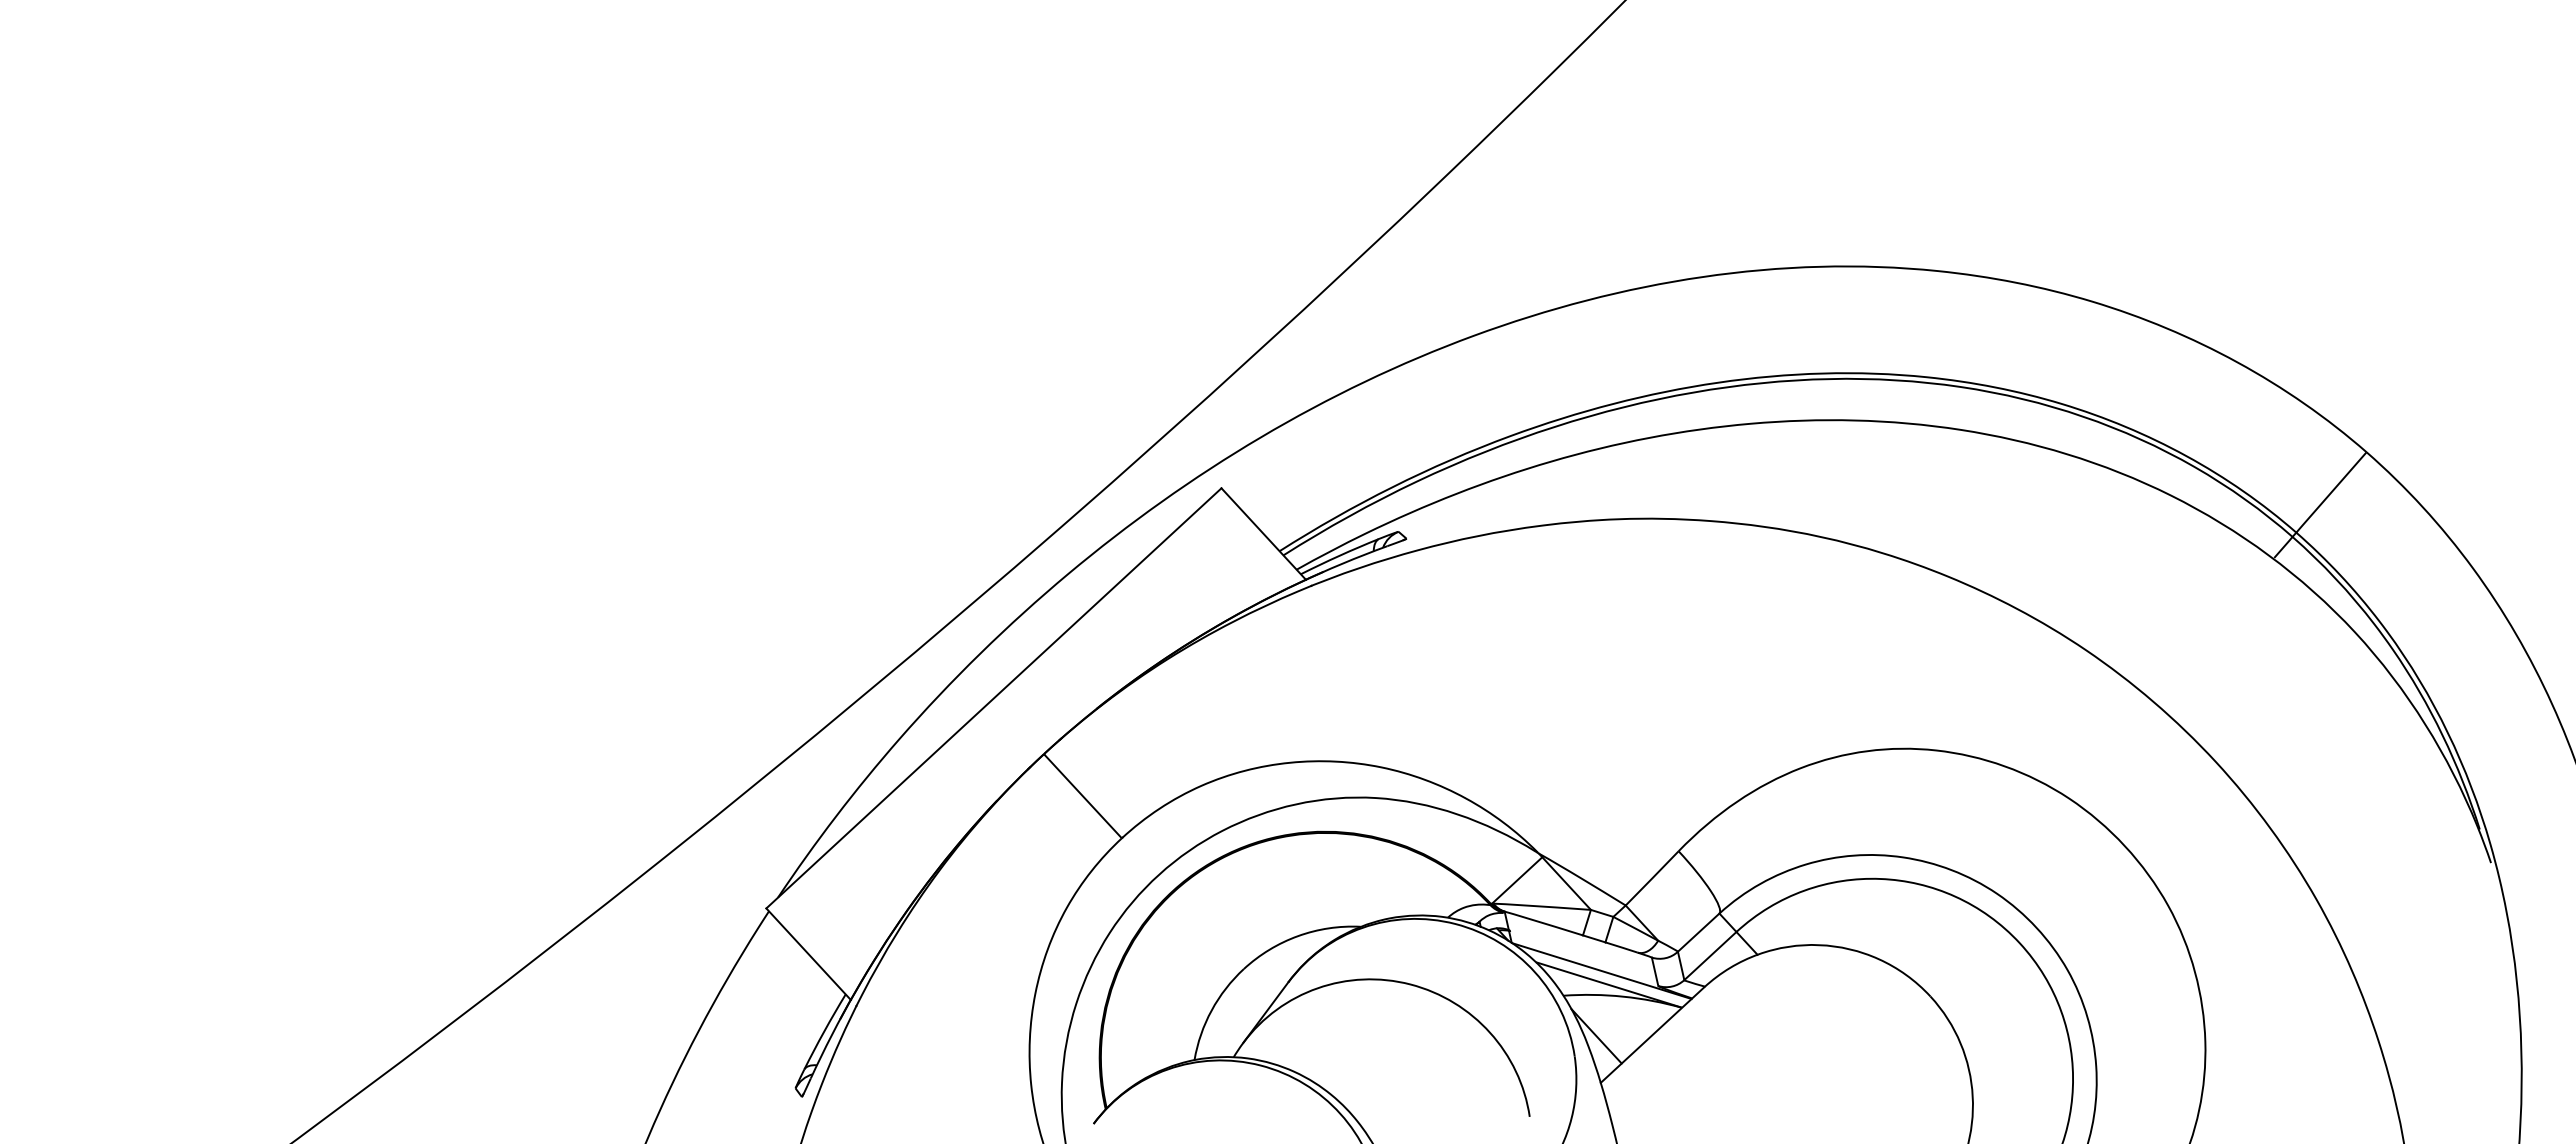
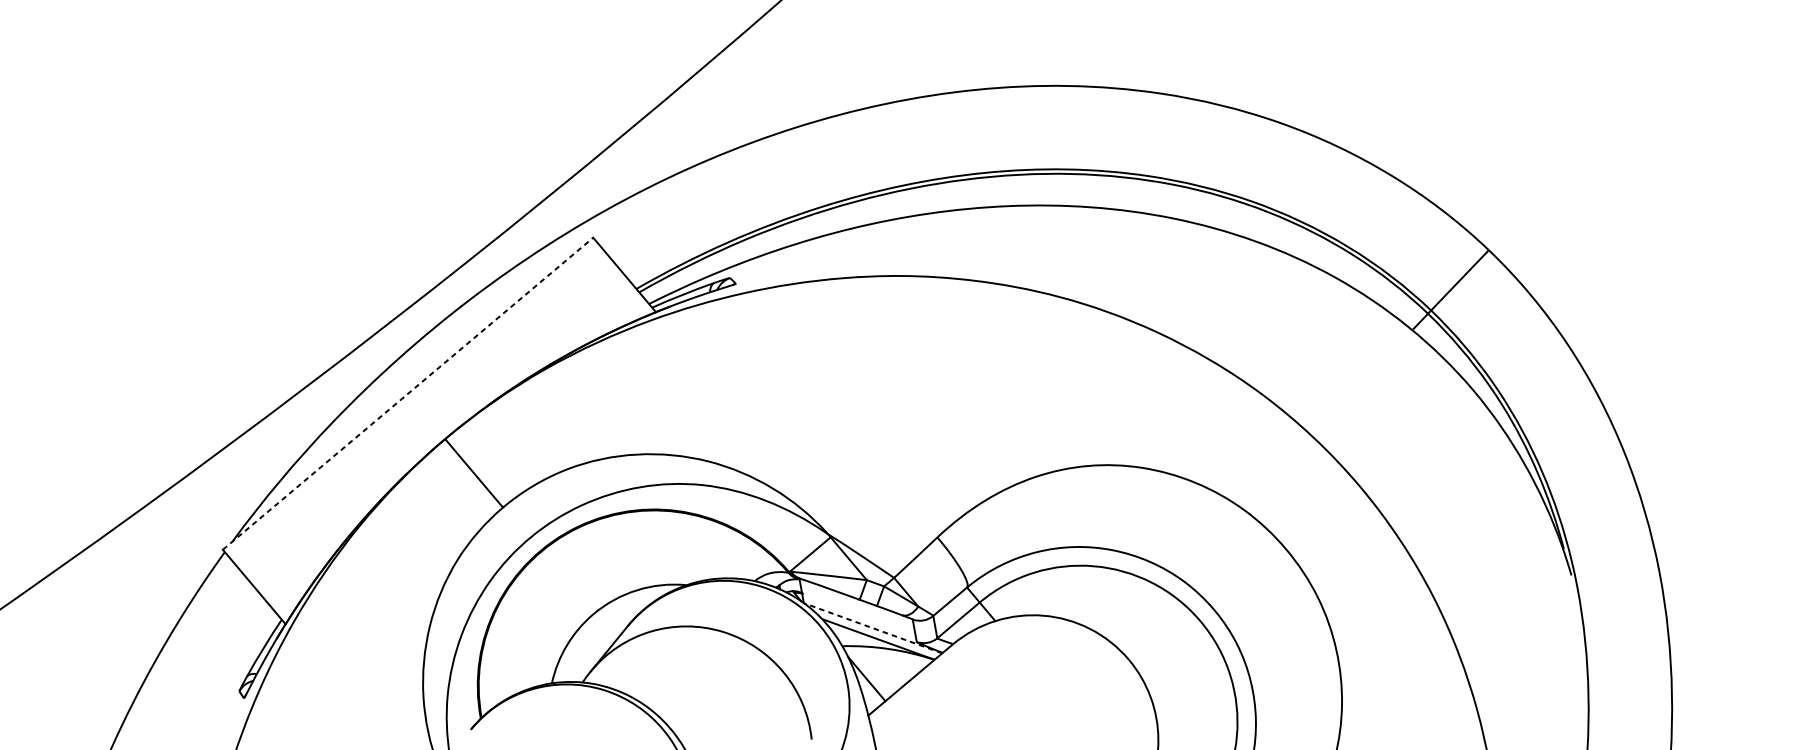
line: (993, 698) -> (407, 393), solid -> dashed
line: (1601, 971) -> (872, 628), solid -> dashed

